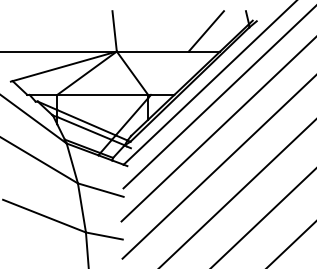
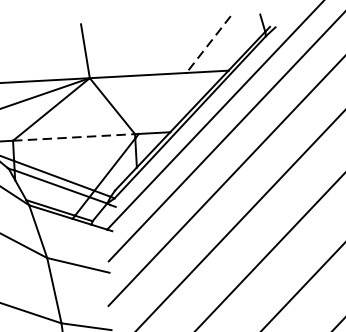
line: (206, 31) -> (208, 44), solid -> dashed
line: (103, 94) -> (75, 136), solid -> dashed

